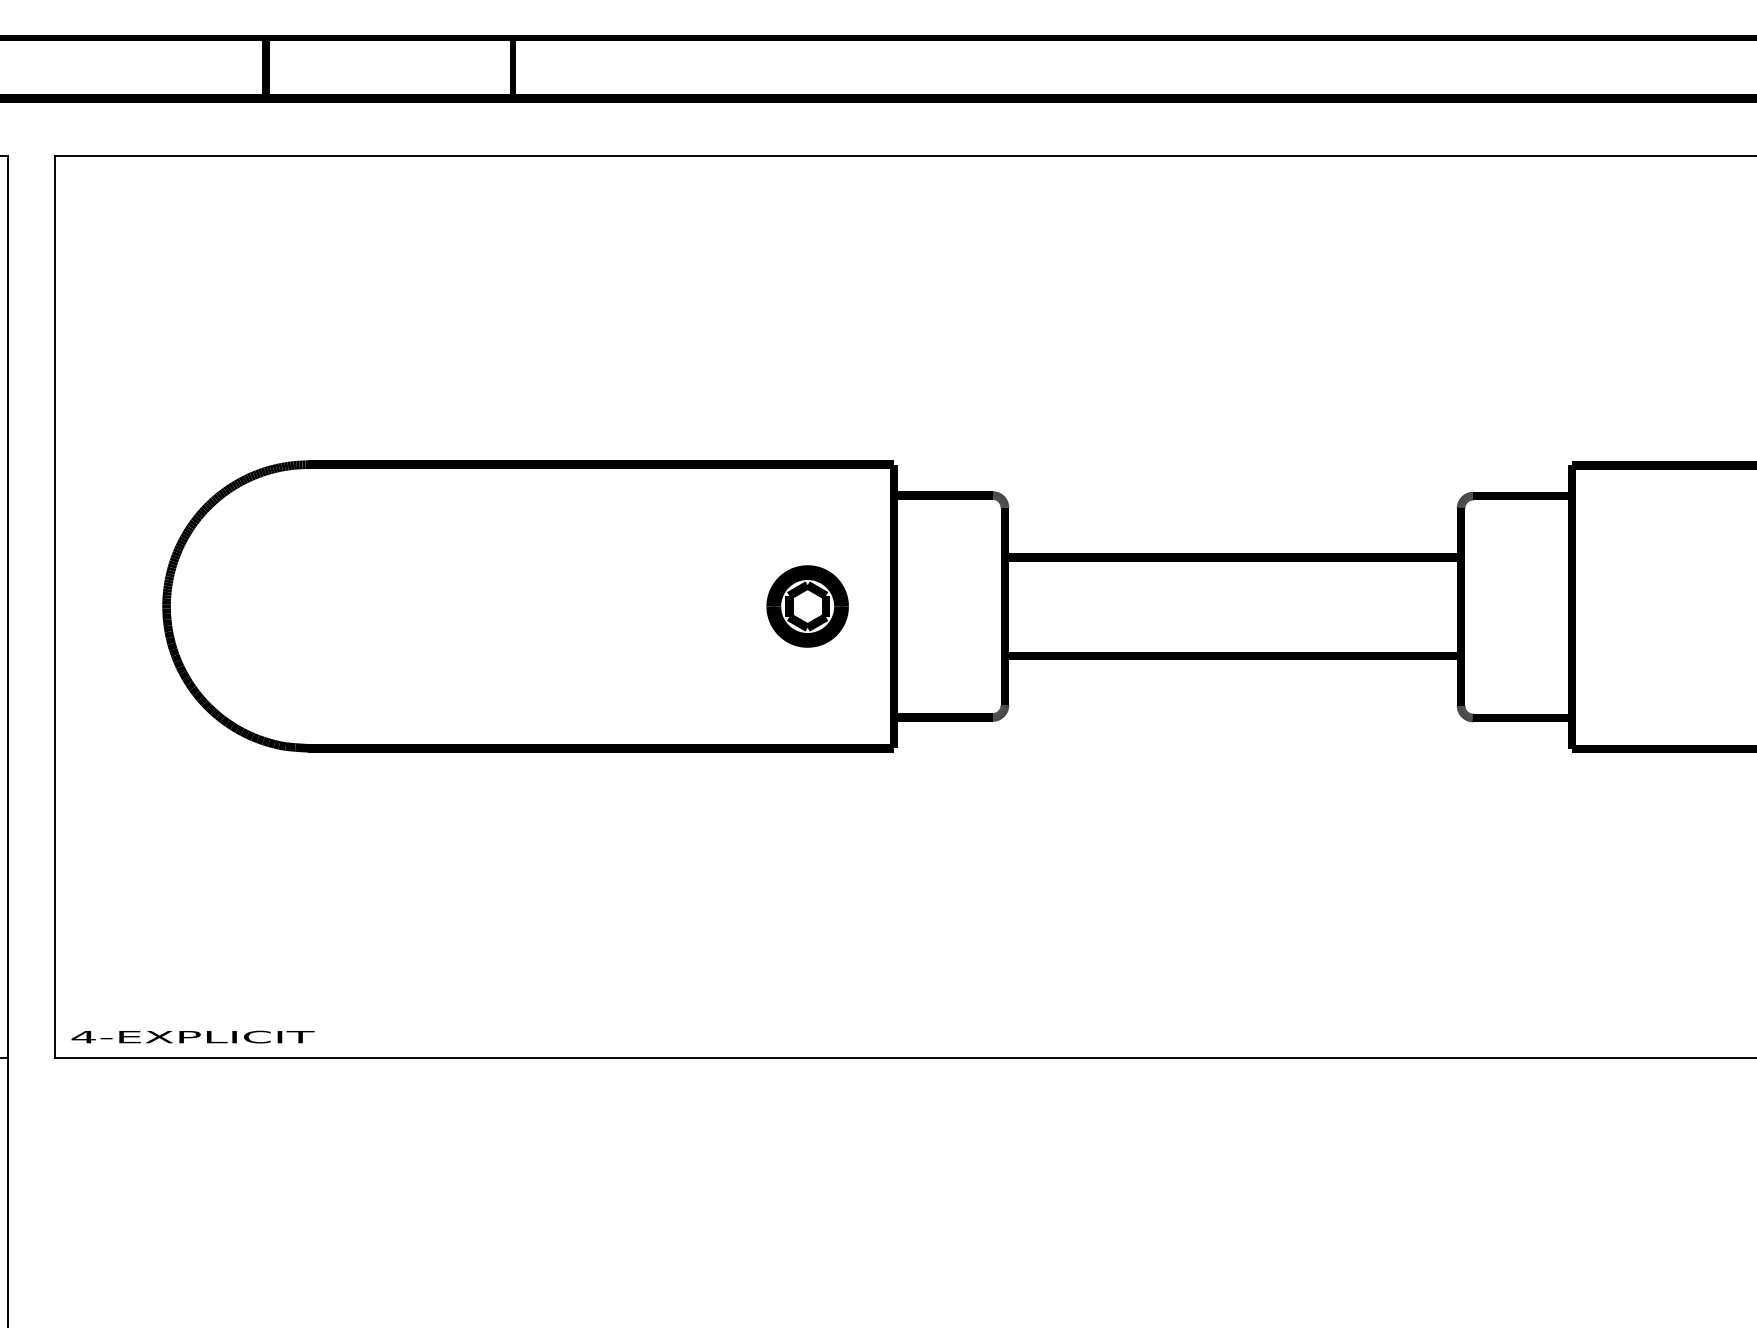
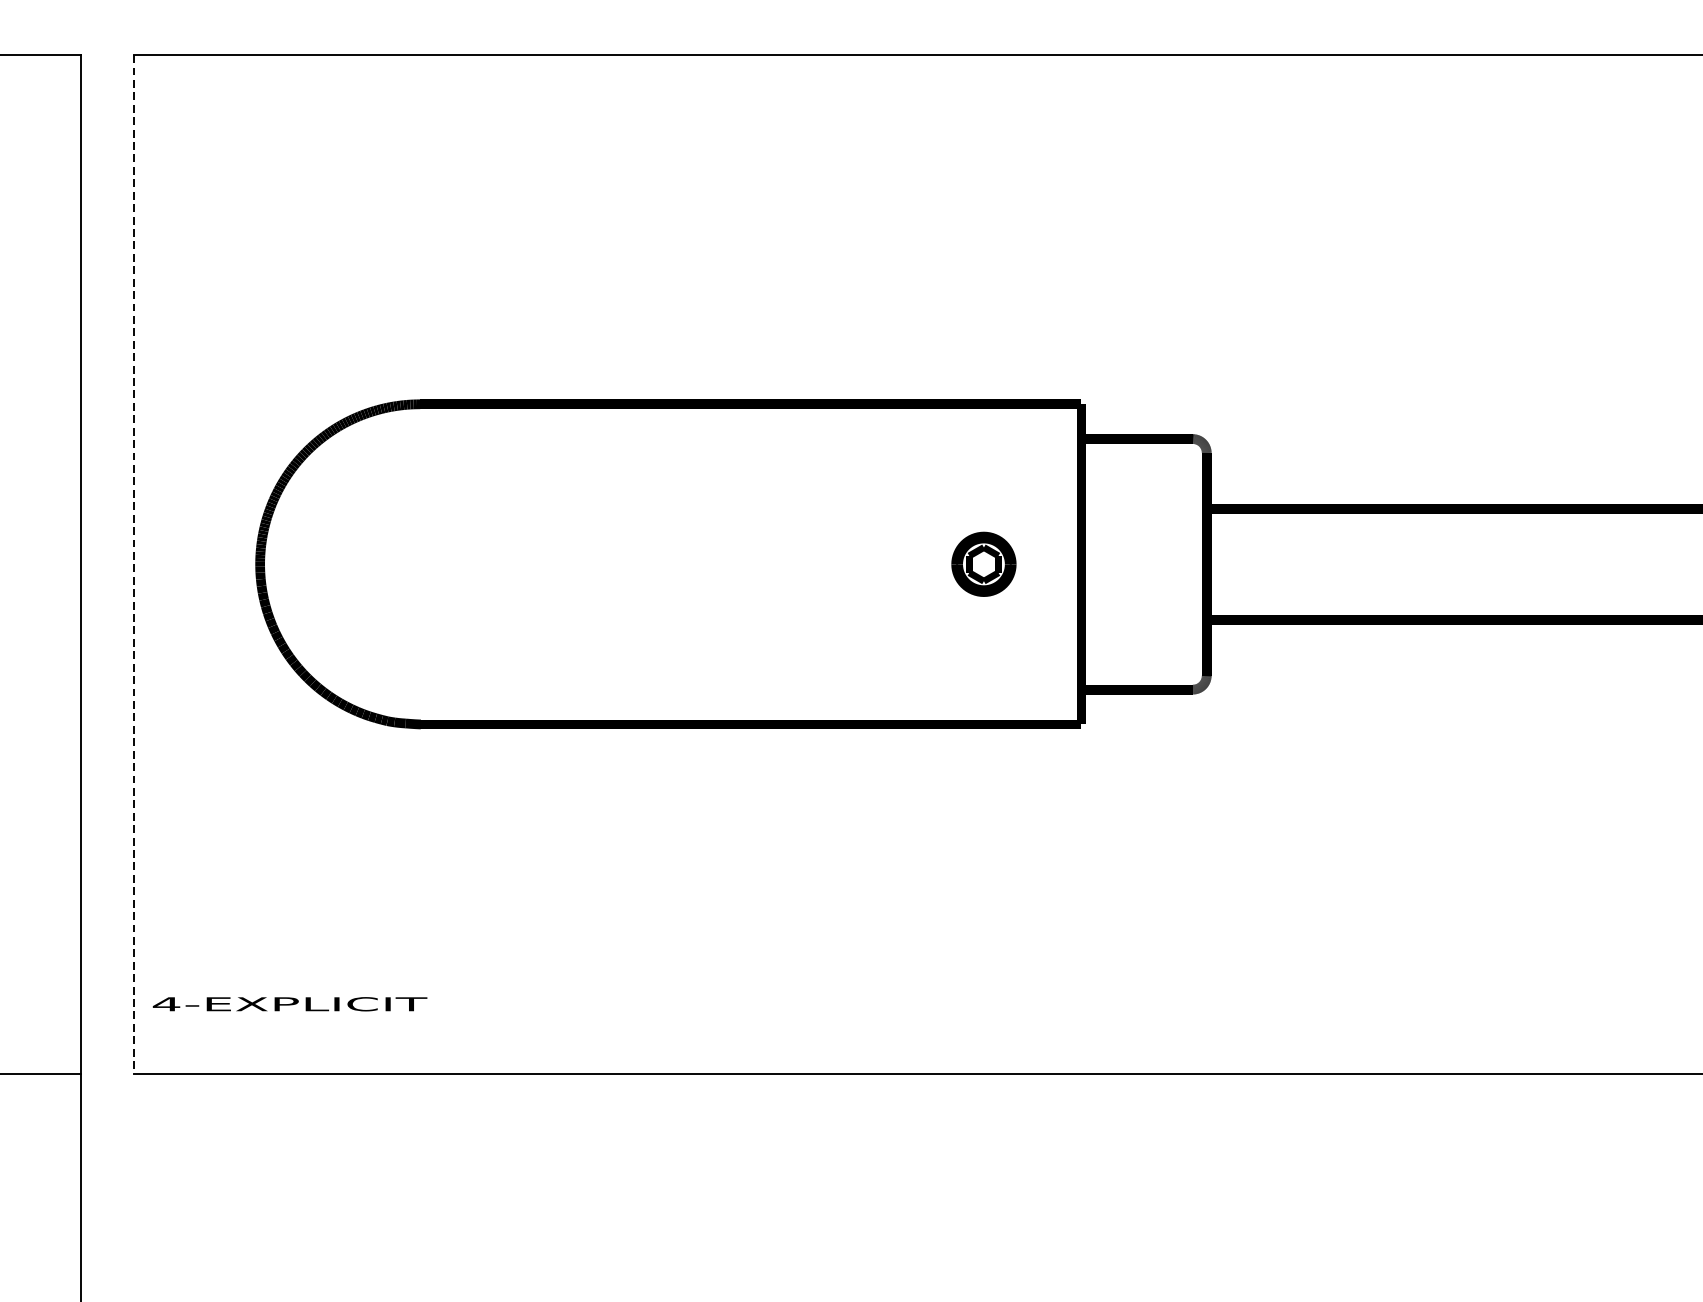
part: (807, 606) -> (983, 564), size x0.7
line: (54, 607) -> (133, 565), solid -> dashed
text: (192, 1036) -> (289, 1003), moved

